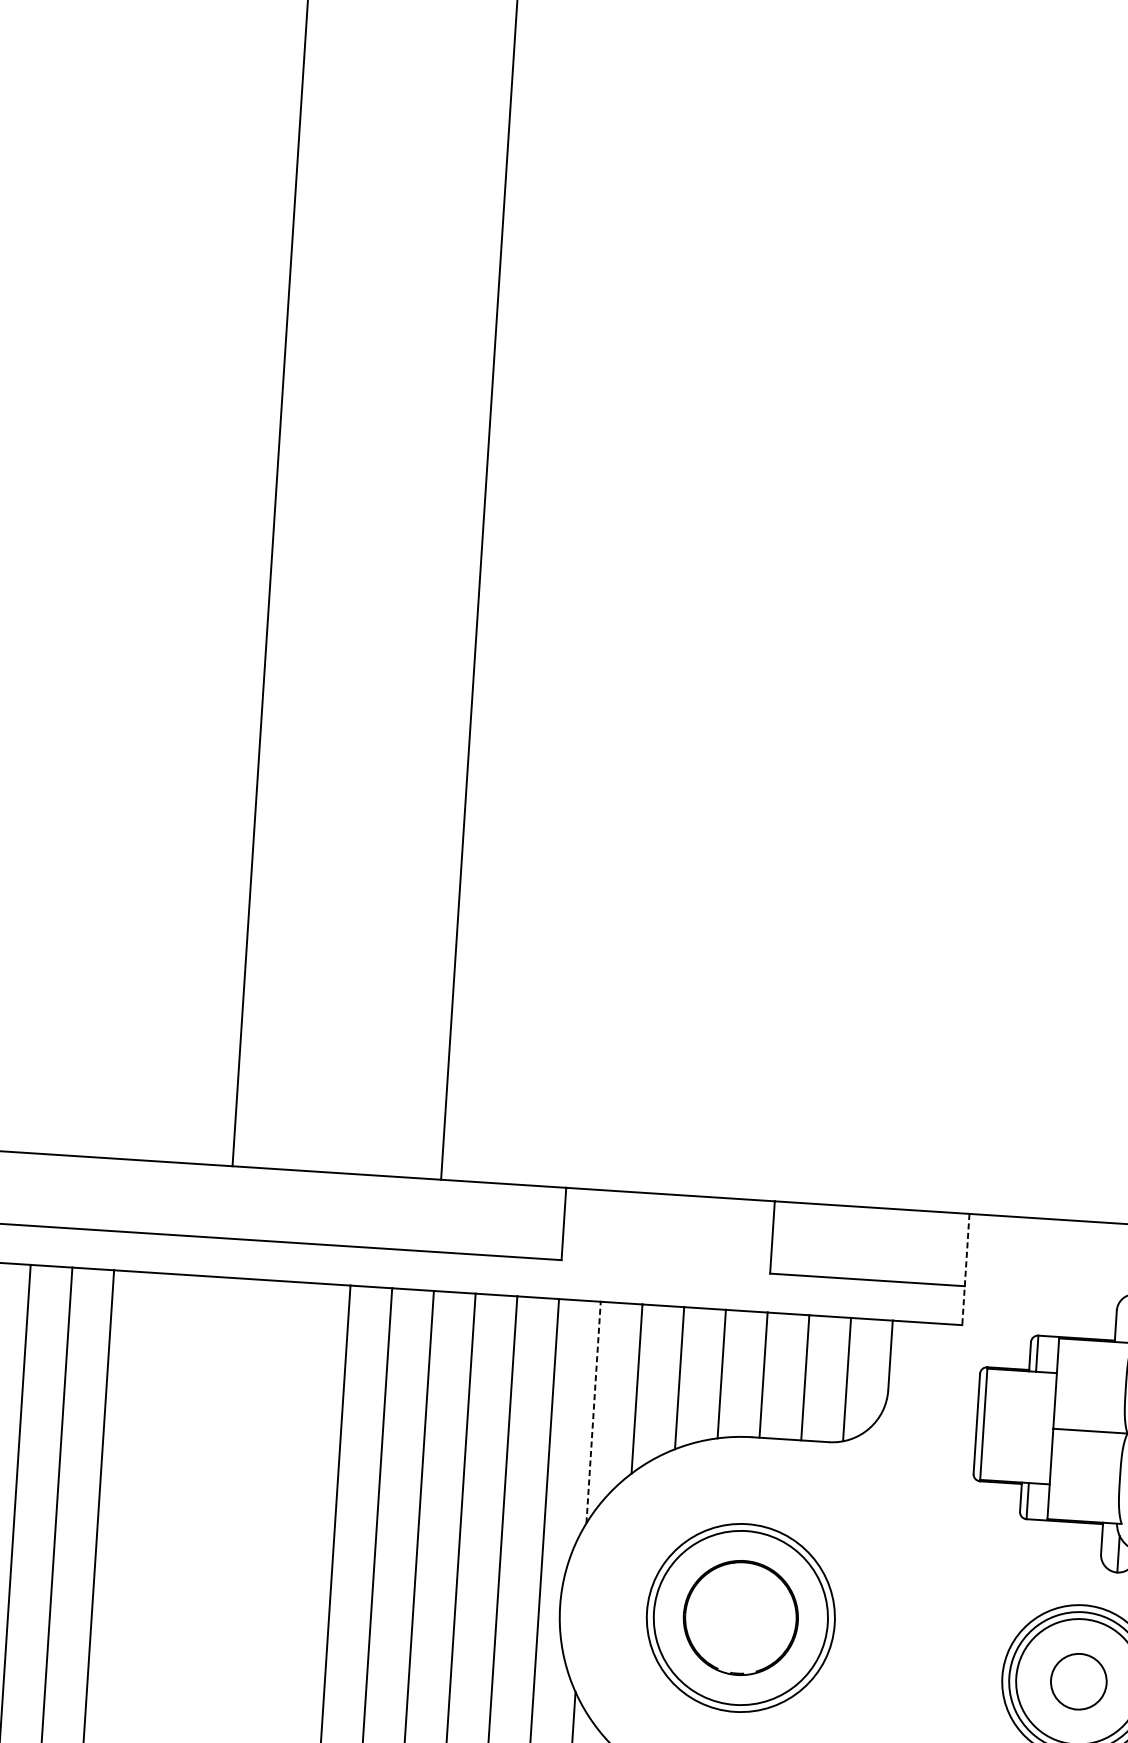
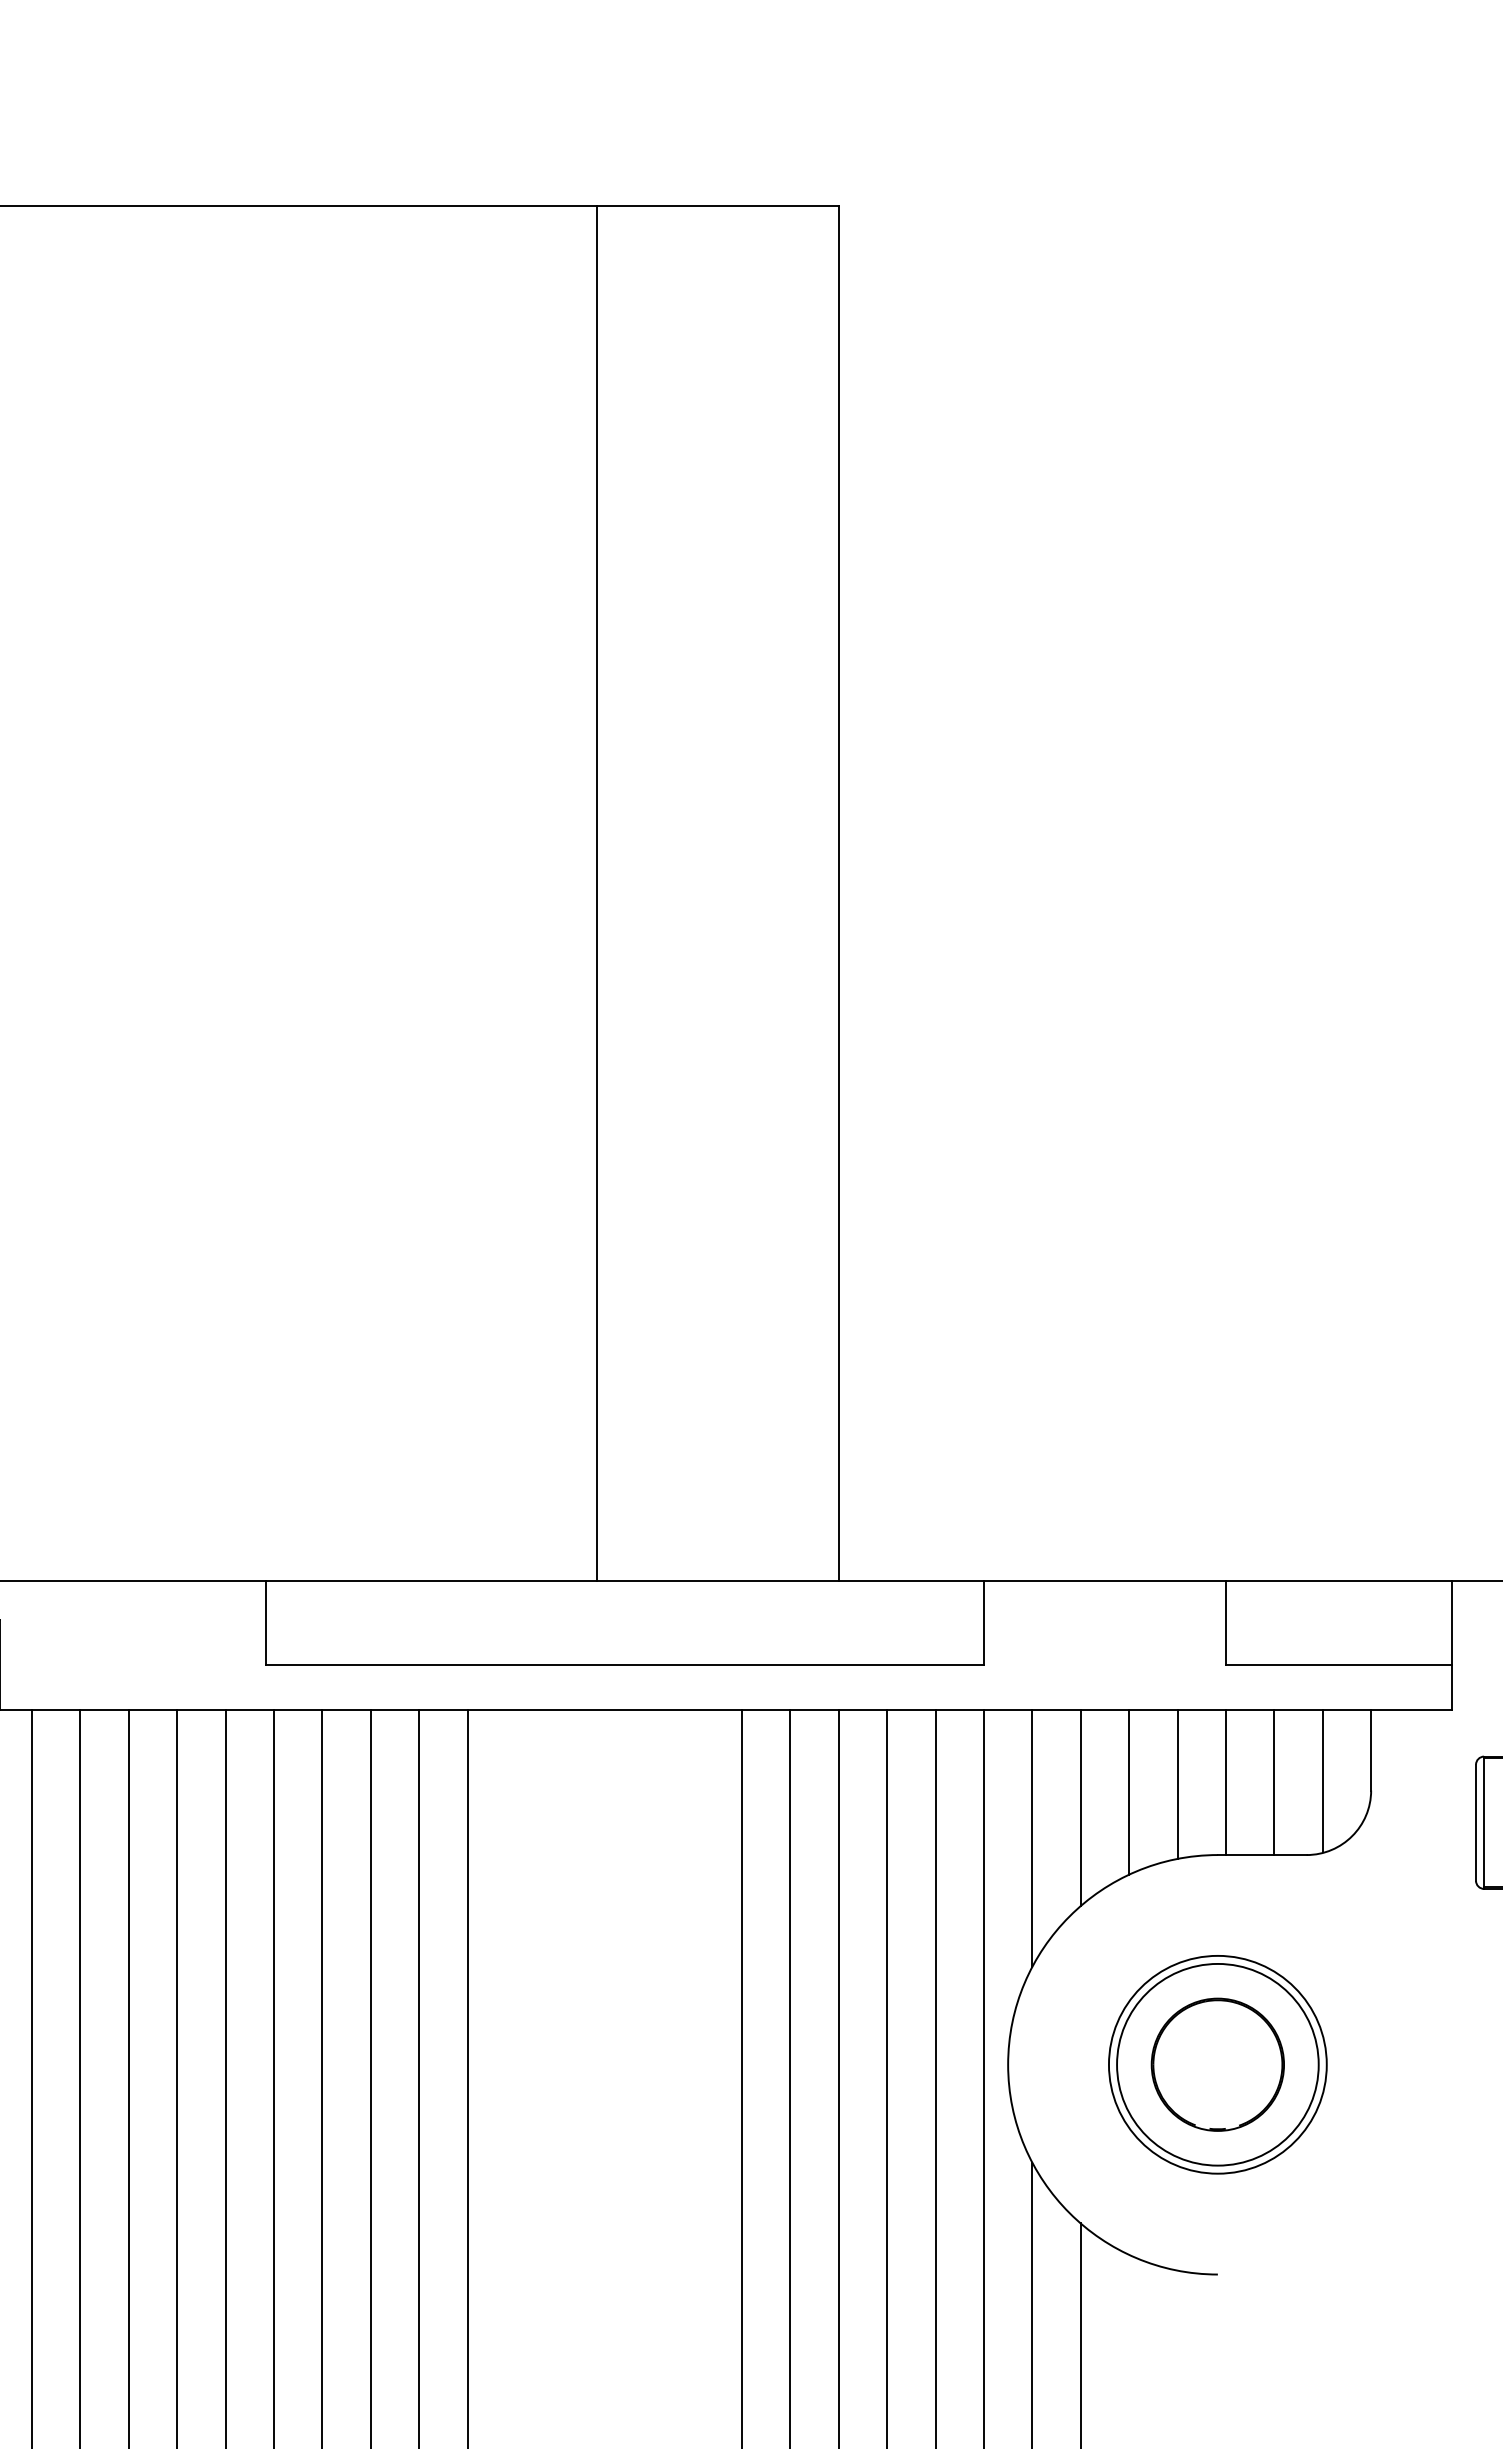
line: (965, 1269) -> (1451, 1645), dashed -> solid
line: (593, 1412) -> (1032, 1838), dashed -> solid

